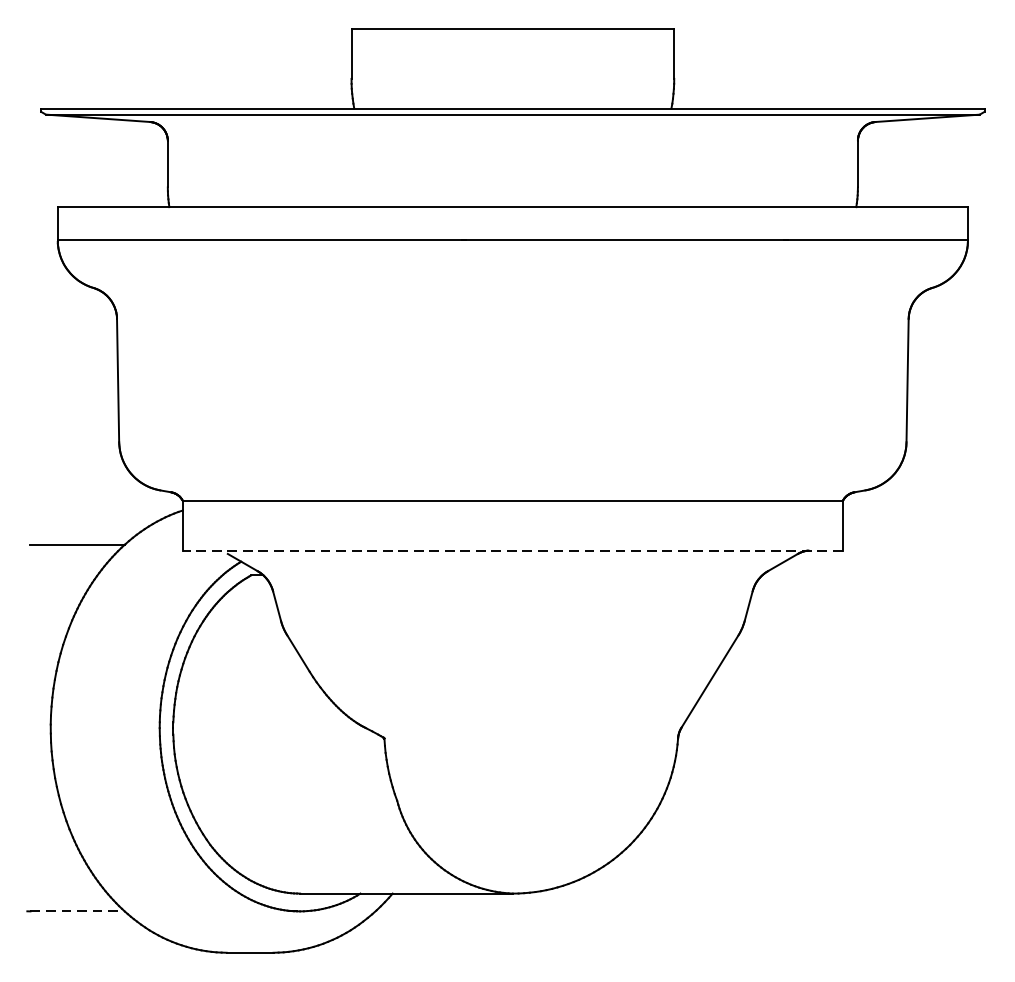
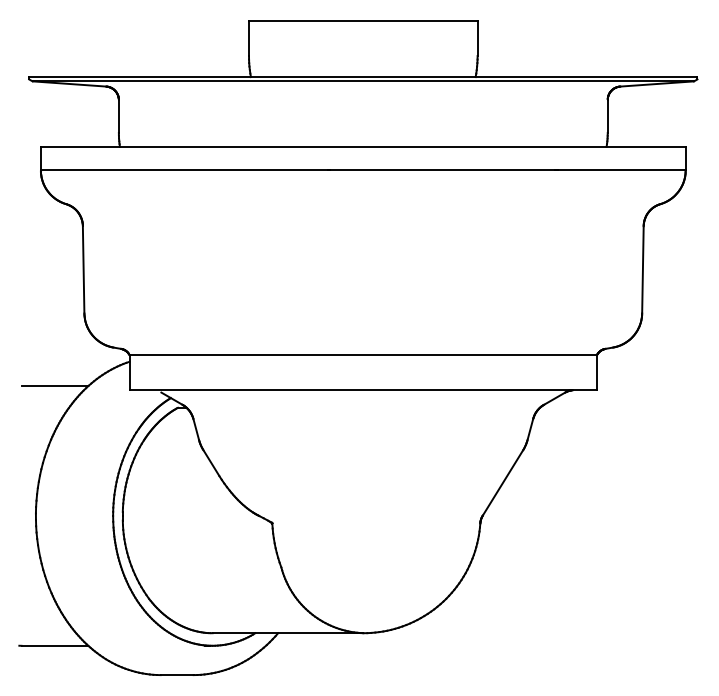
line: (513, 550) -> (363, 390), dashed -> solid
line: (78, 910) -> (55, 645), dashed -> solid

